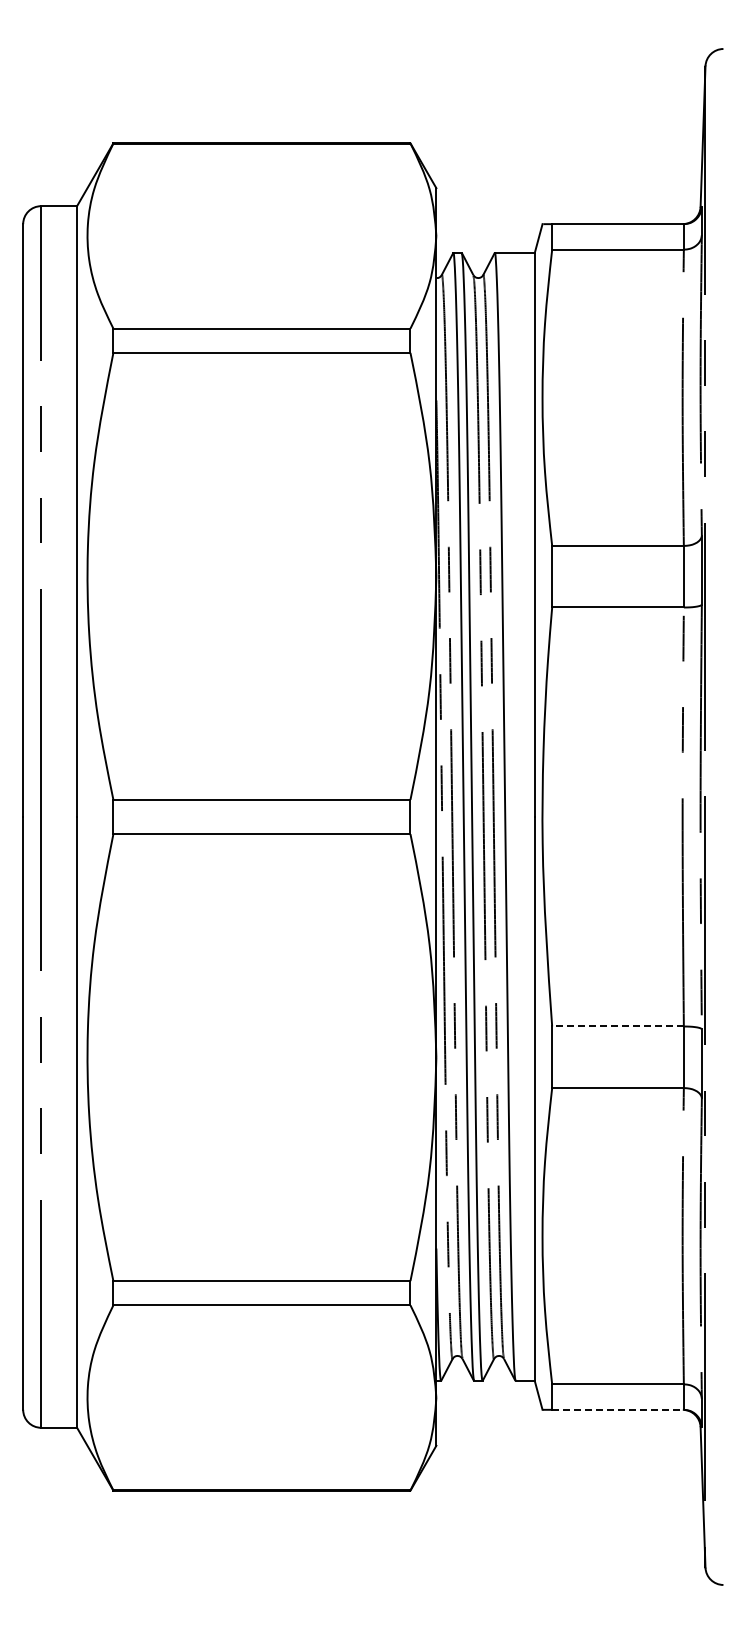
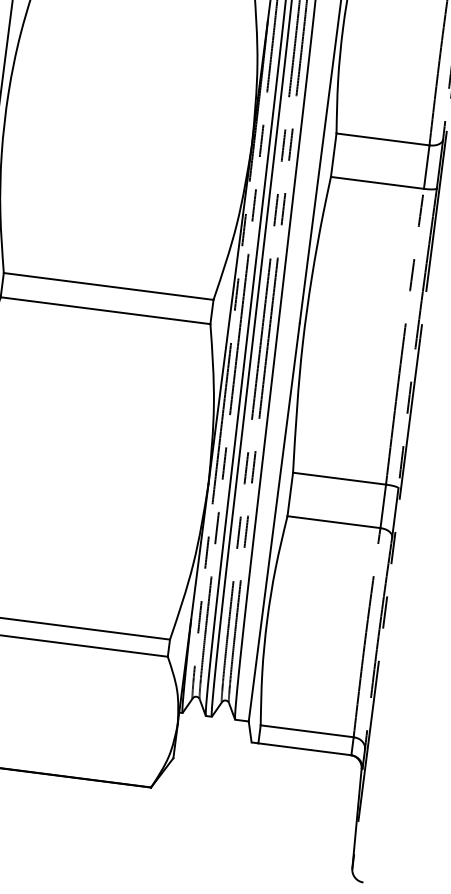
line: (618, 1026) -> (339, 478), dashed -> solid
line: (618, 1409) -> (305, 749), dashed -> solid

